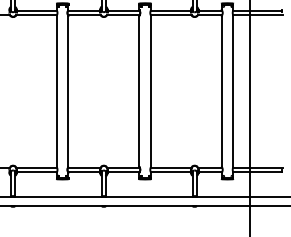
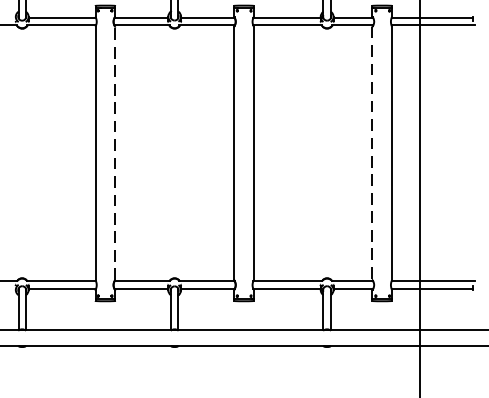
line: (68, 90) -> (115, 151), solid -> dashed
line: (221, 91) -> (372, 153), solid -> dashed

